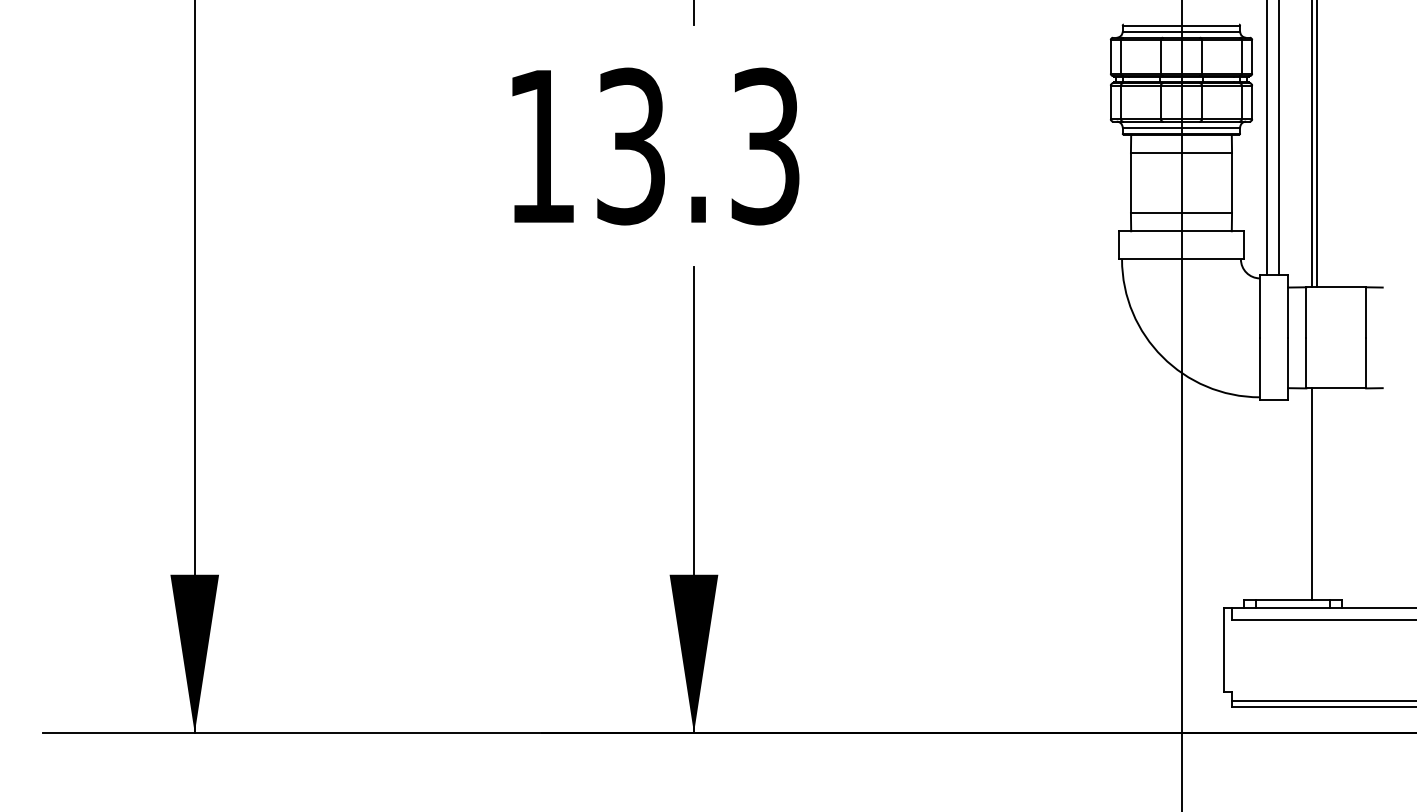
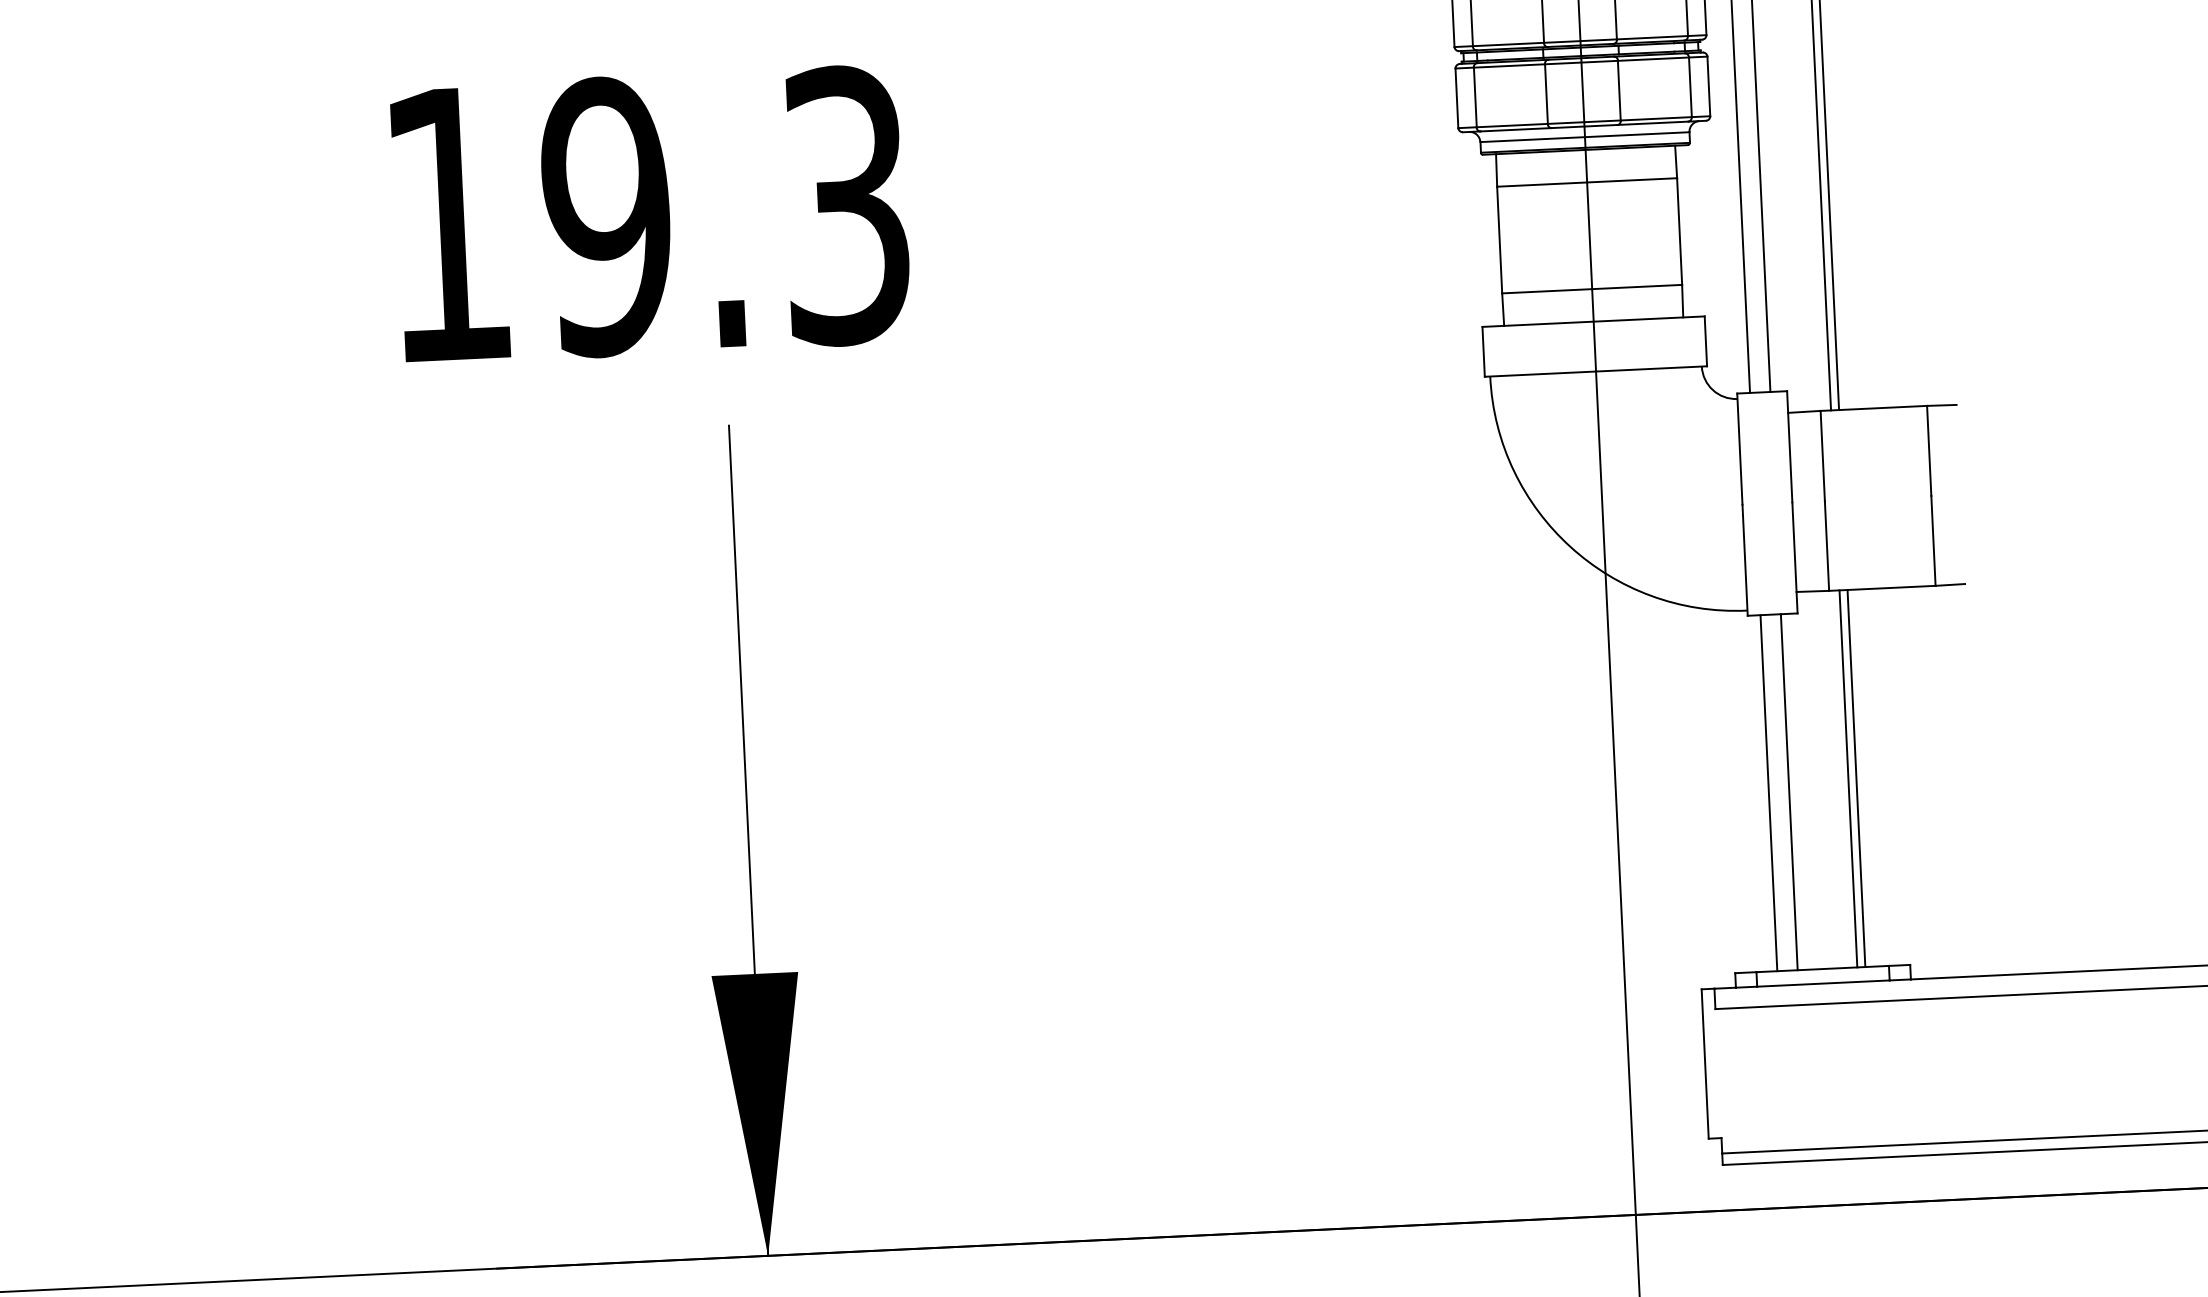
text: (630, 146) -> (605, 217), 13.3 -> 19.3
line: (1316, 494) -> (1856, 778), added
line: (1267, 500) -> (1769, 793), added
line: (1278, 500) -> (1788, 792), added

